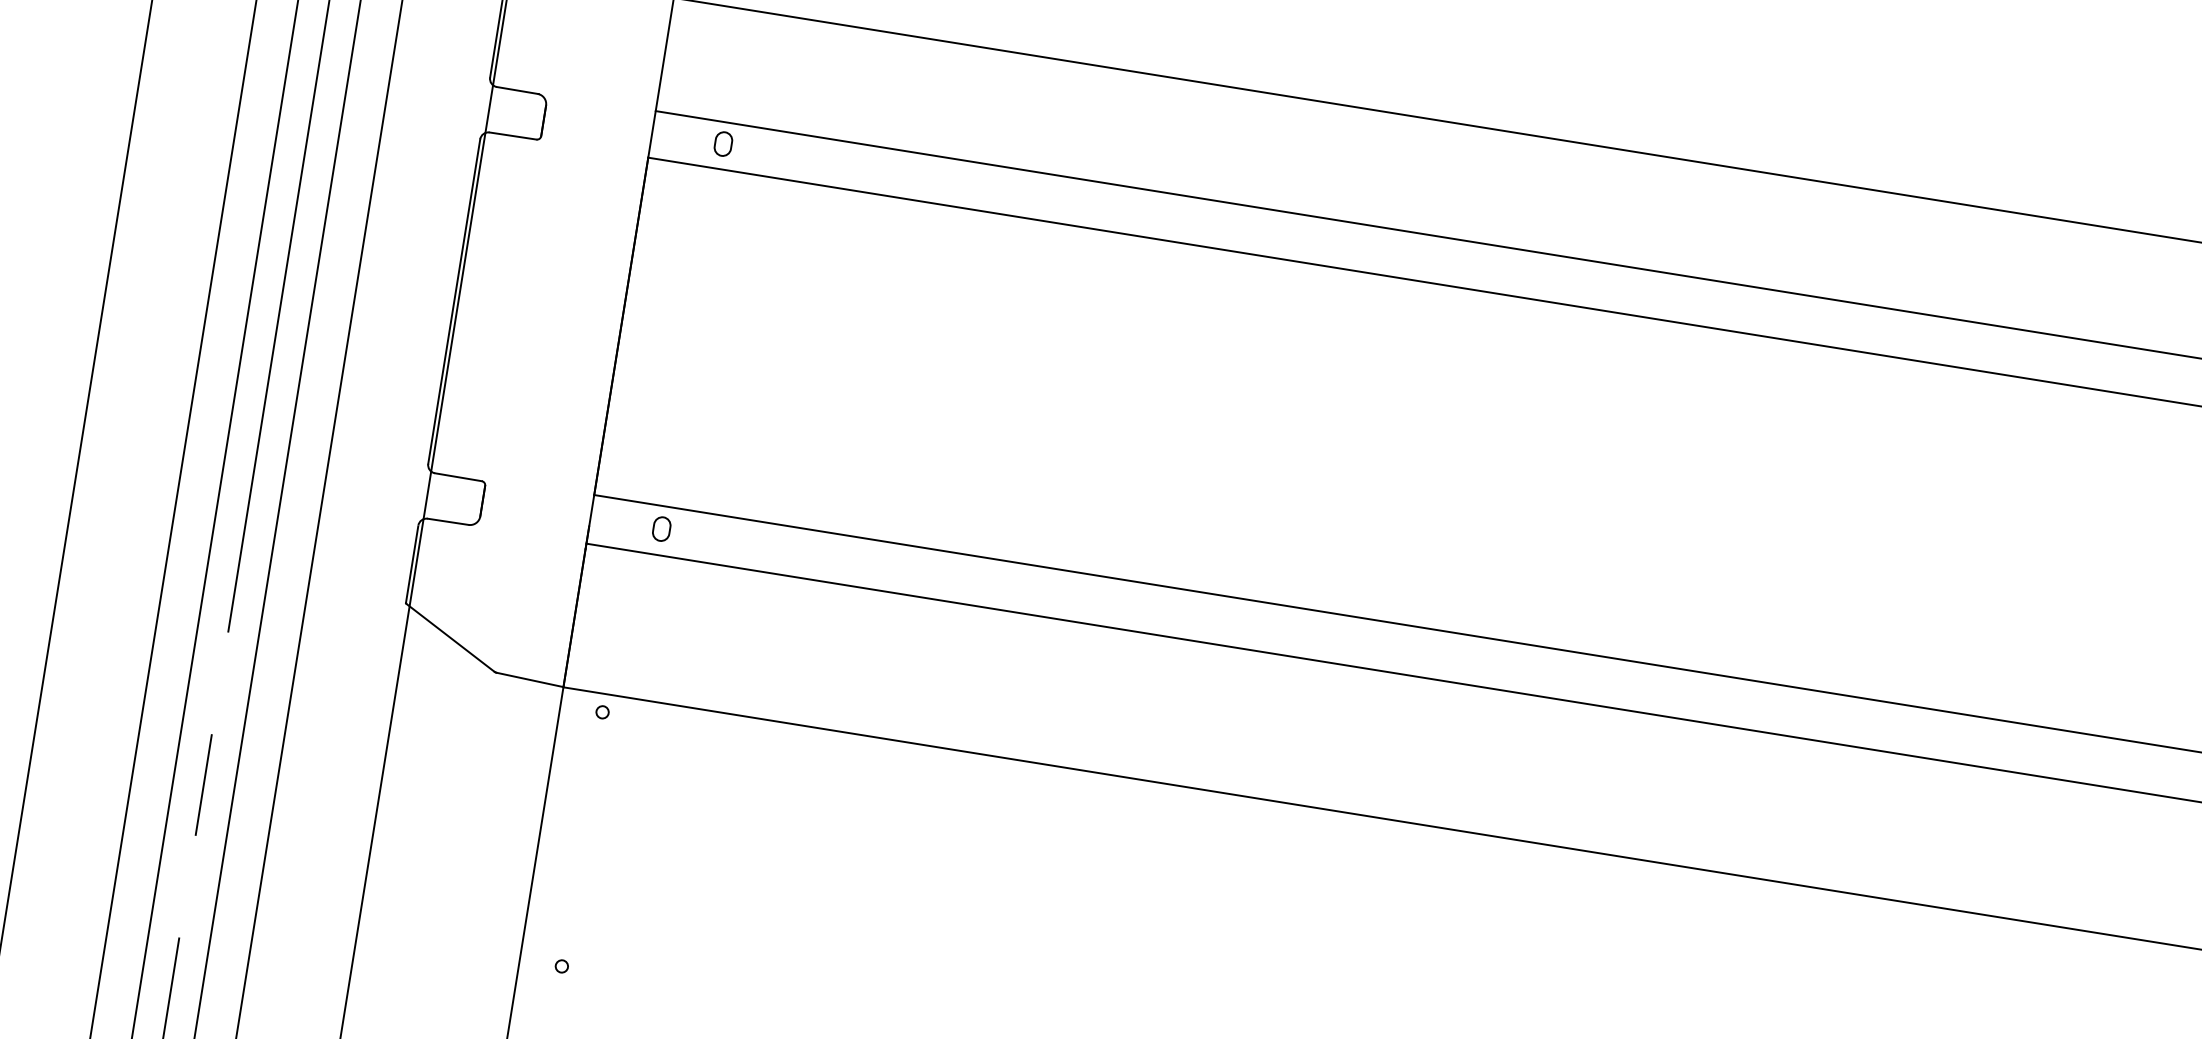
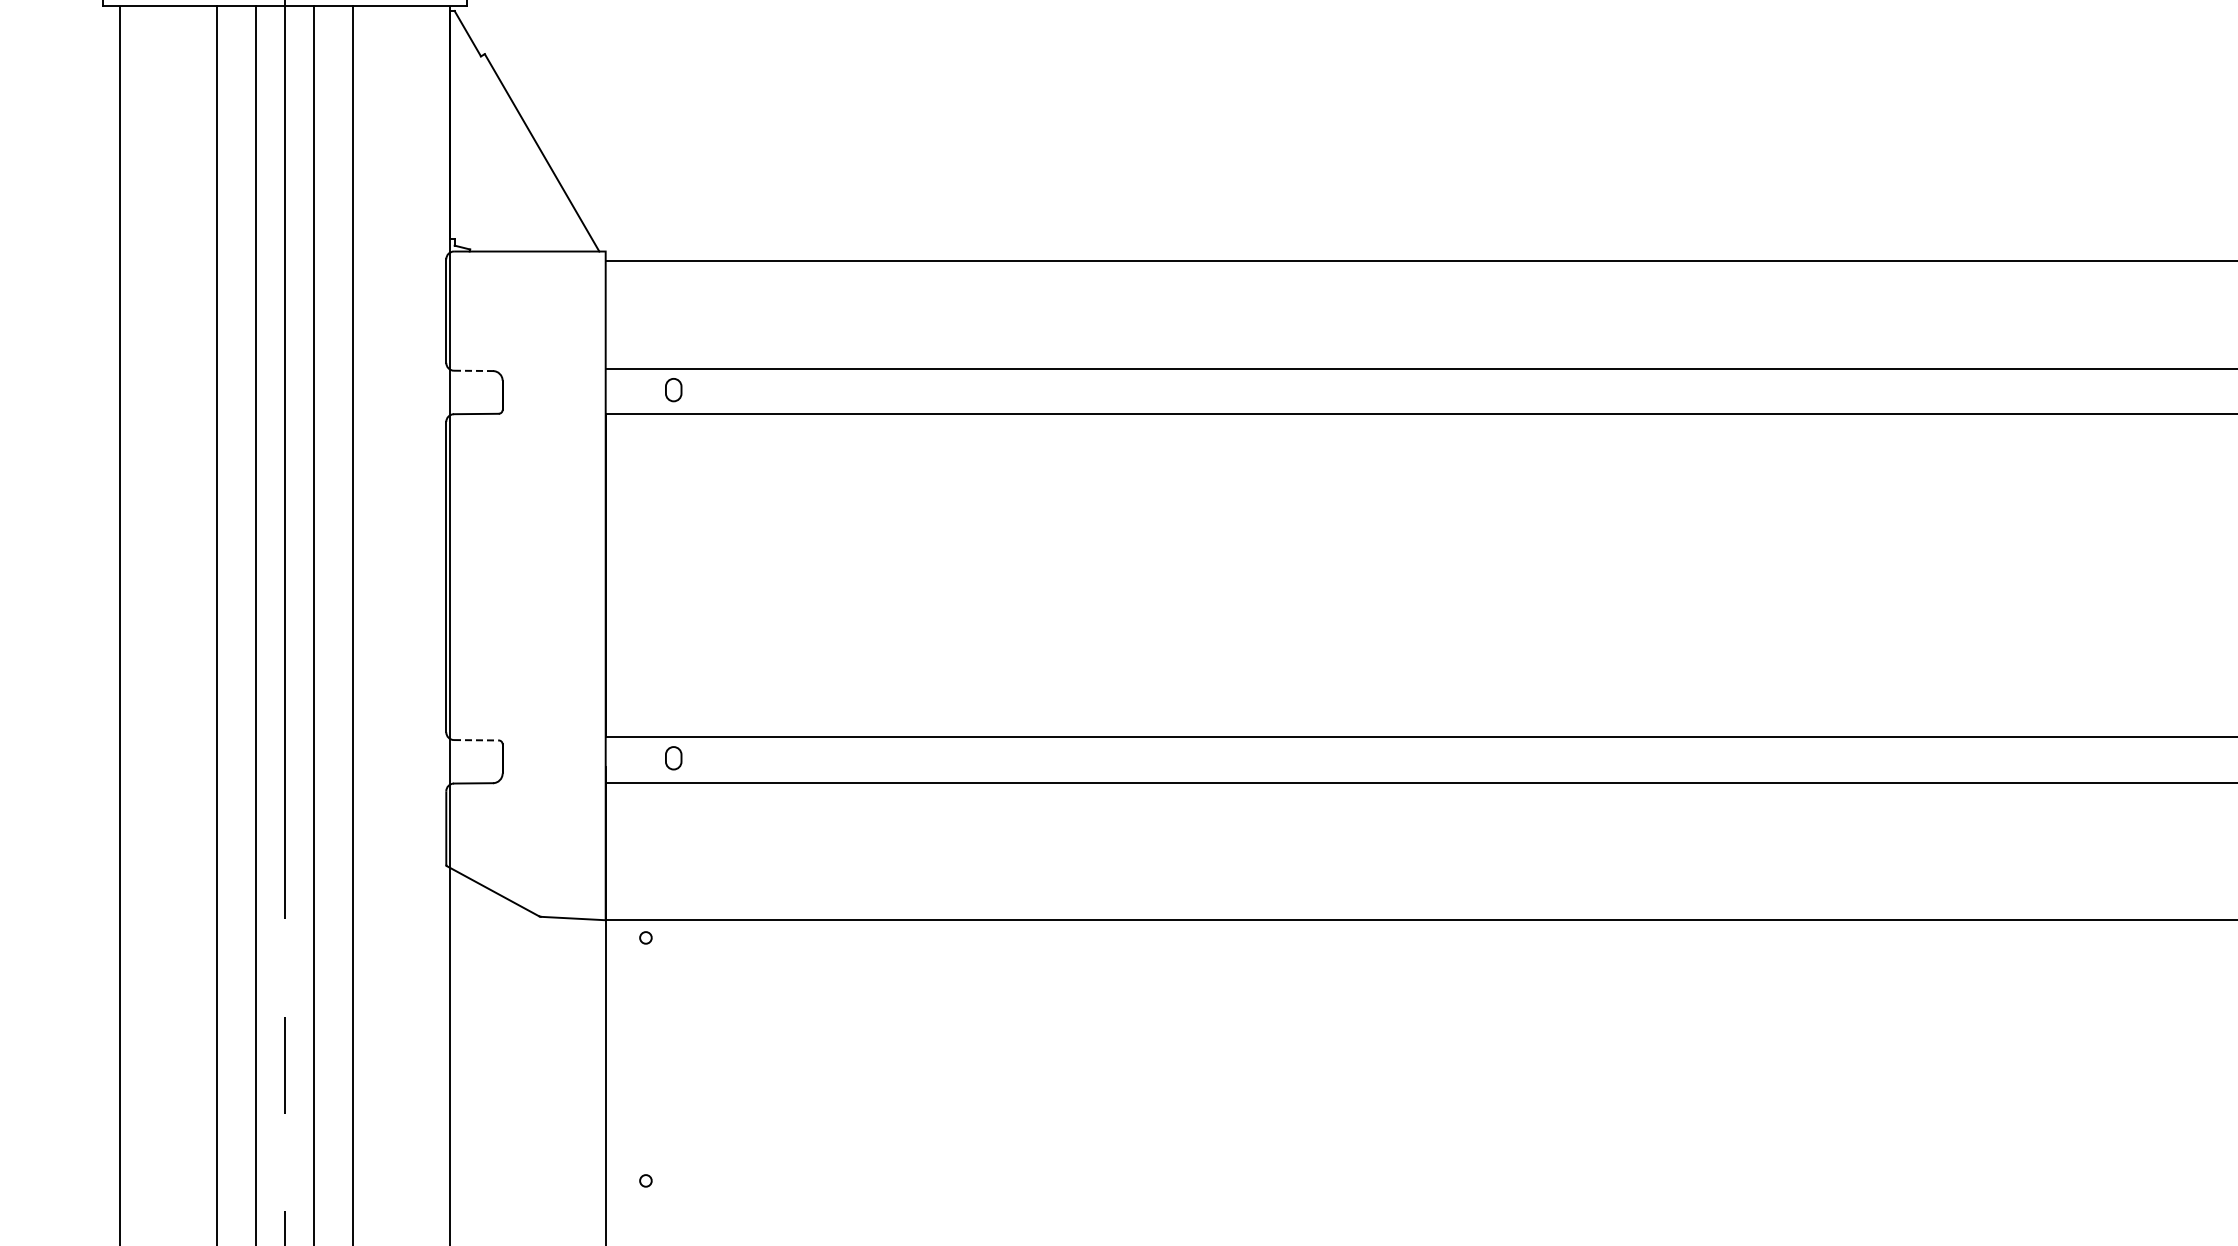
line: (518, 90) -> (474, 370), solid -> dashed
line: (458, 477) -> (476, 740), solid -> dashed

